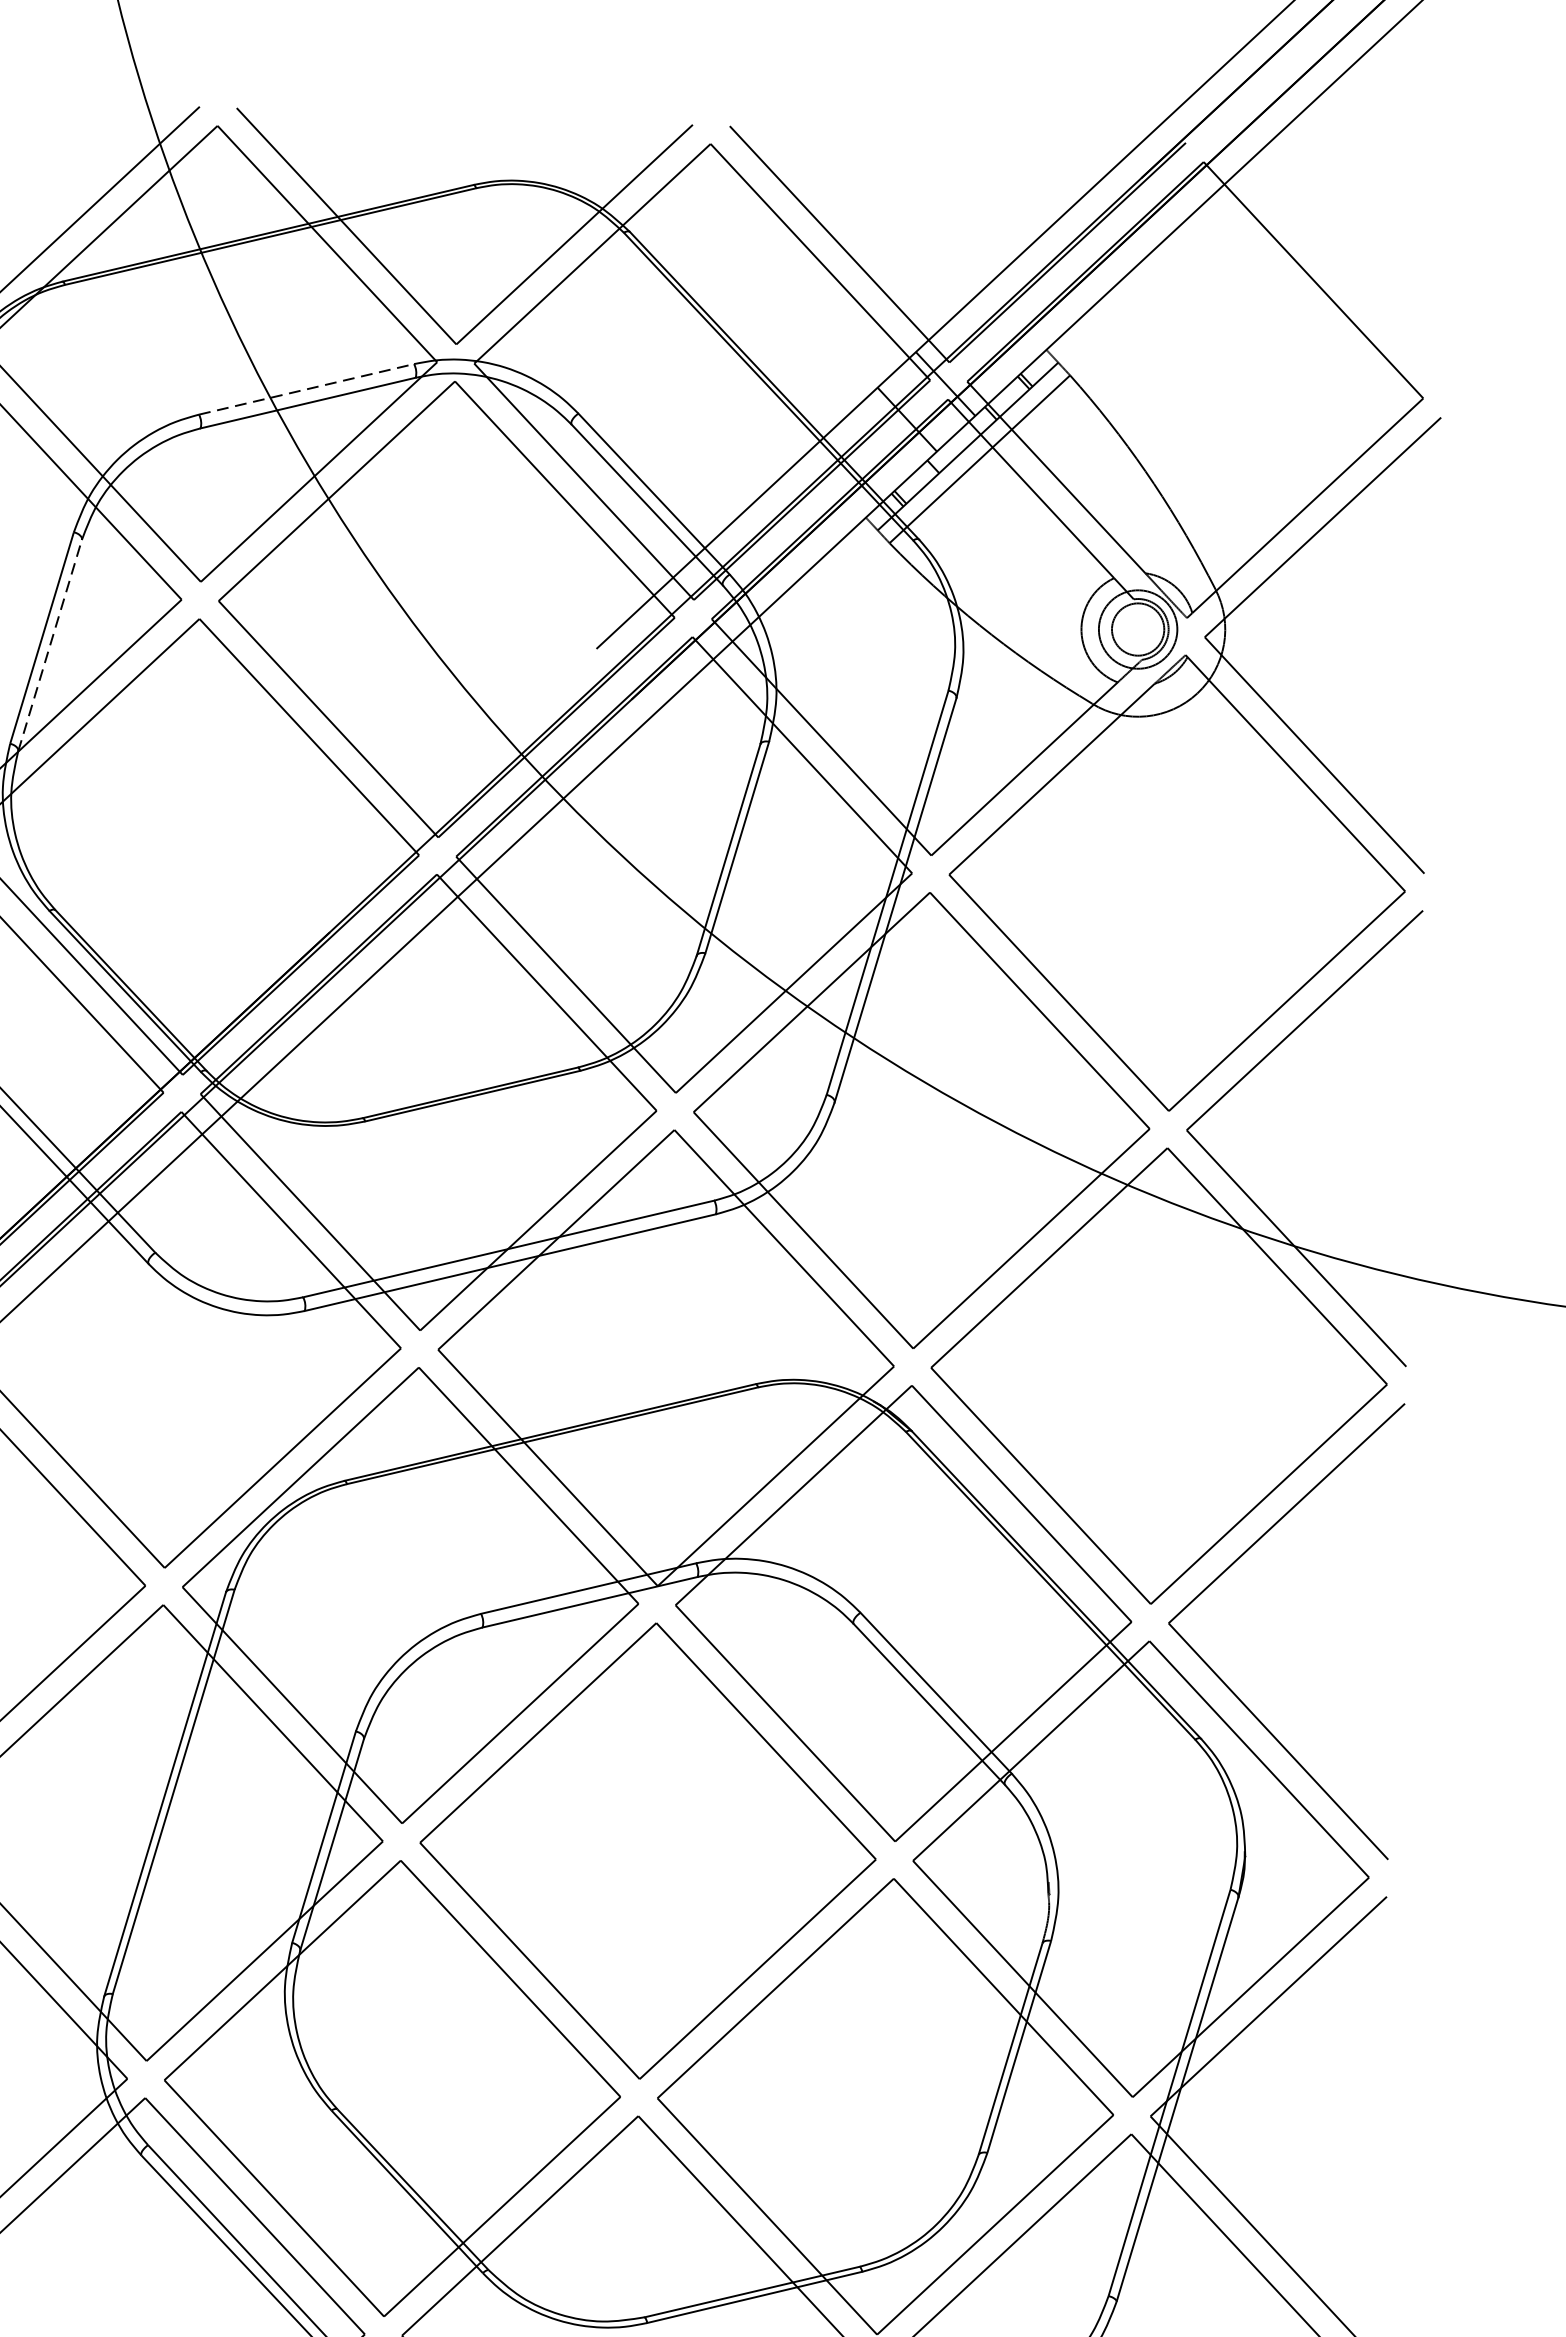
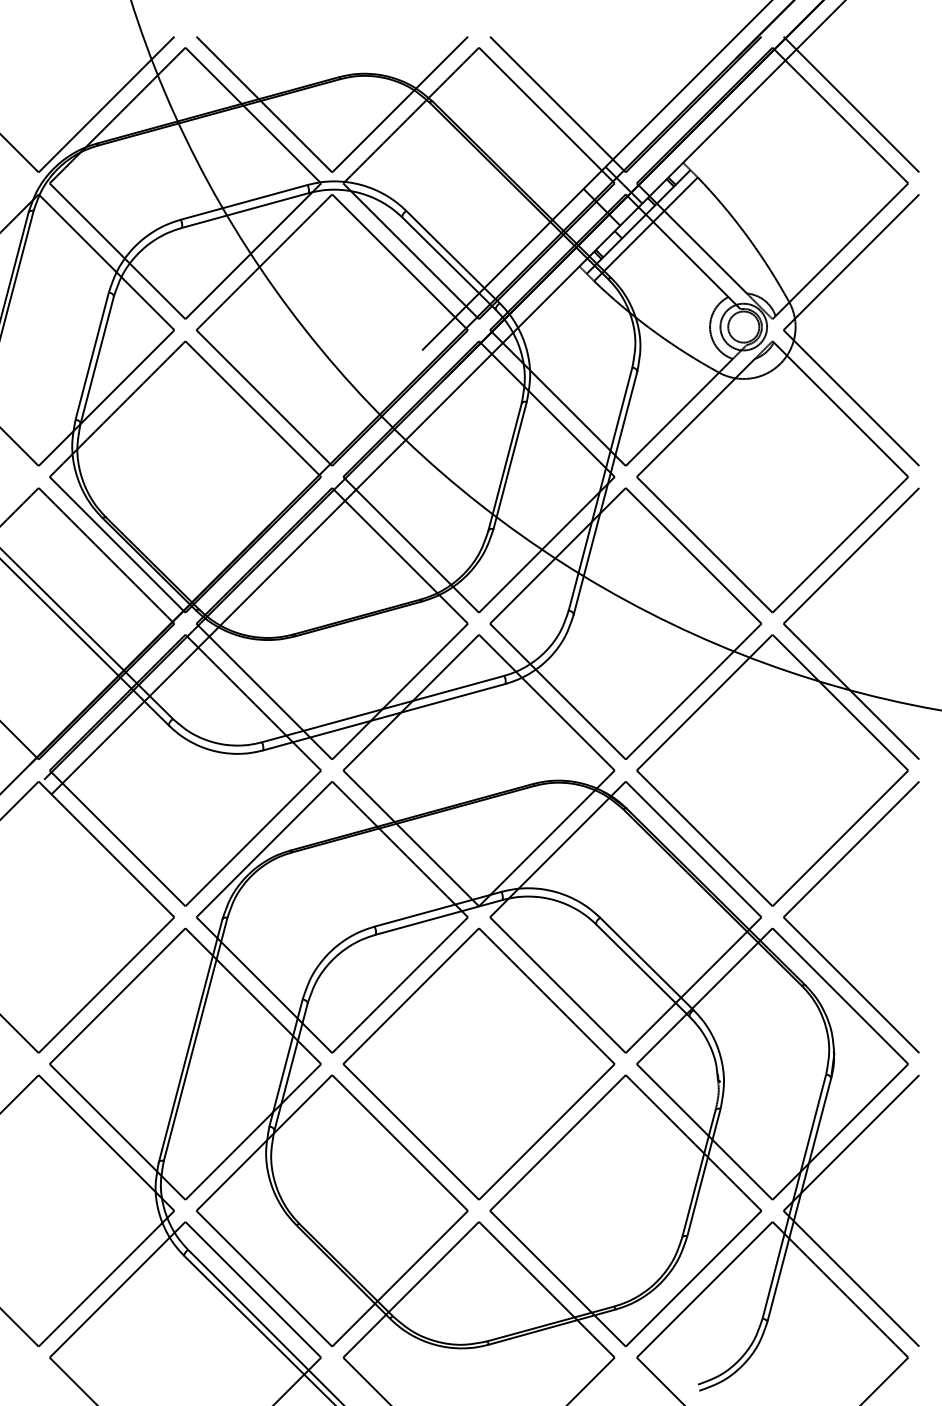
line: (1332, 262) -> (851, 104), added
line: (307, 389) -> (244, 202), dashed -> solid
line: (50, 645) -> (97, 360), dashed -> solid

